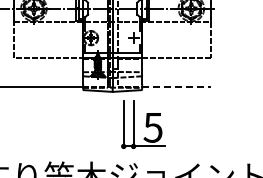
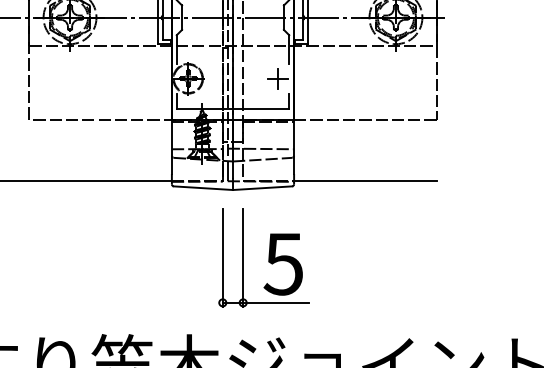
line: (177, 87) -> (367, 180), dashed -> solid
part: (143, 124) -> (263, 257), moved

